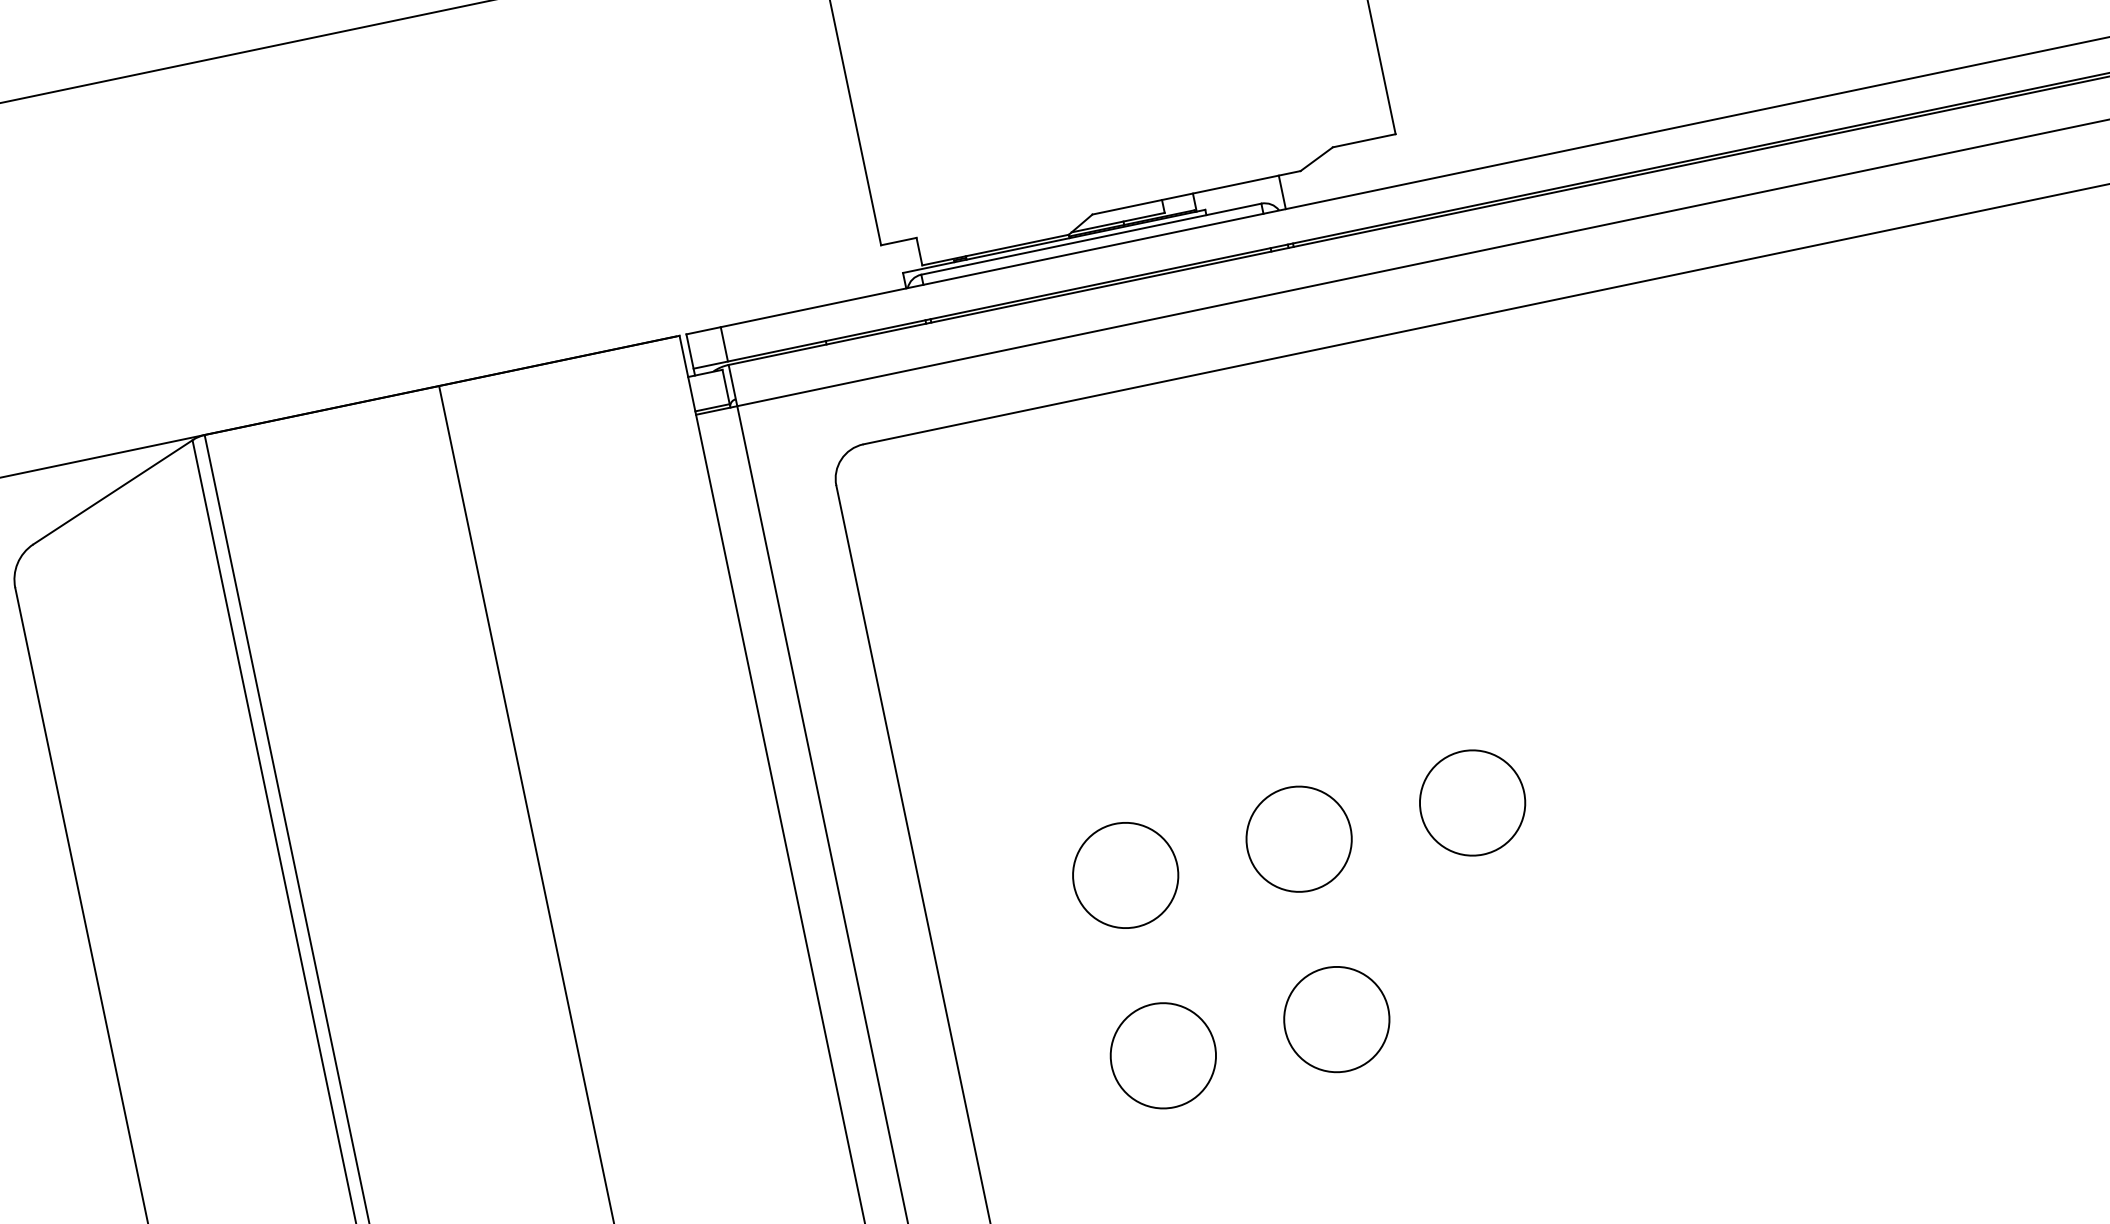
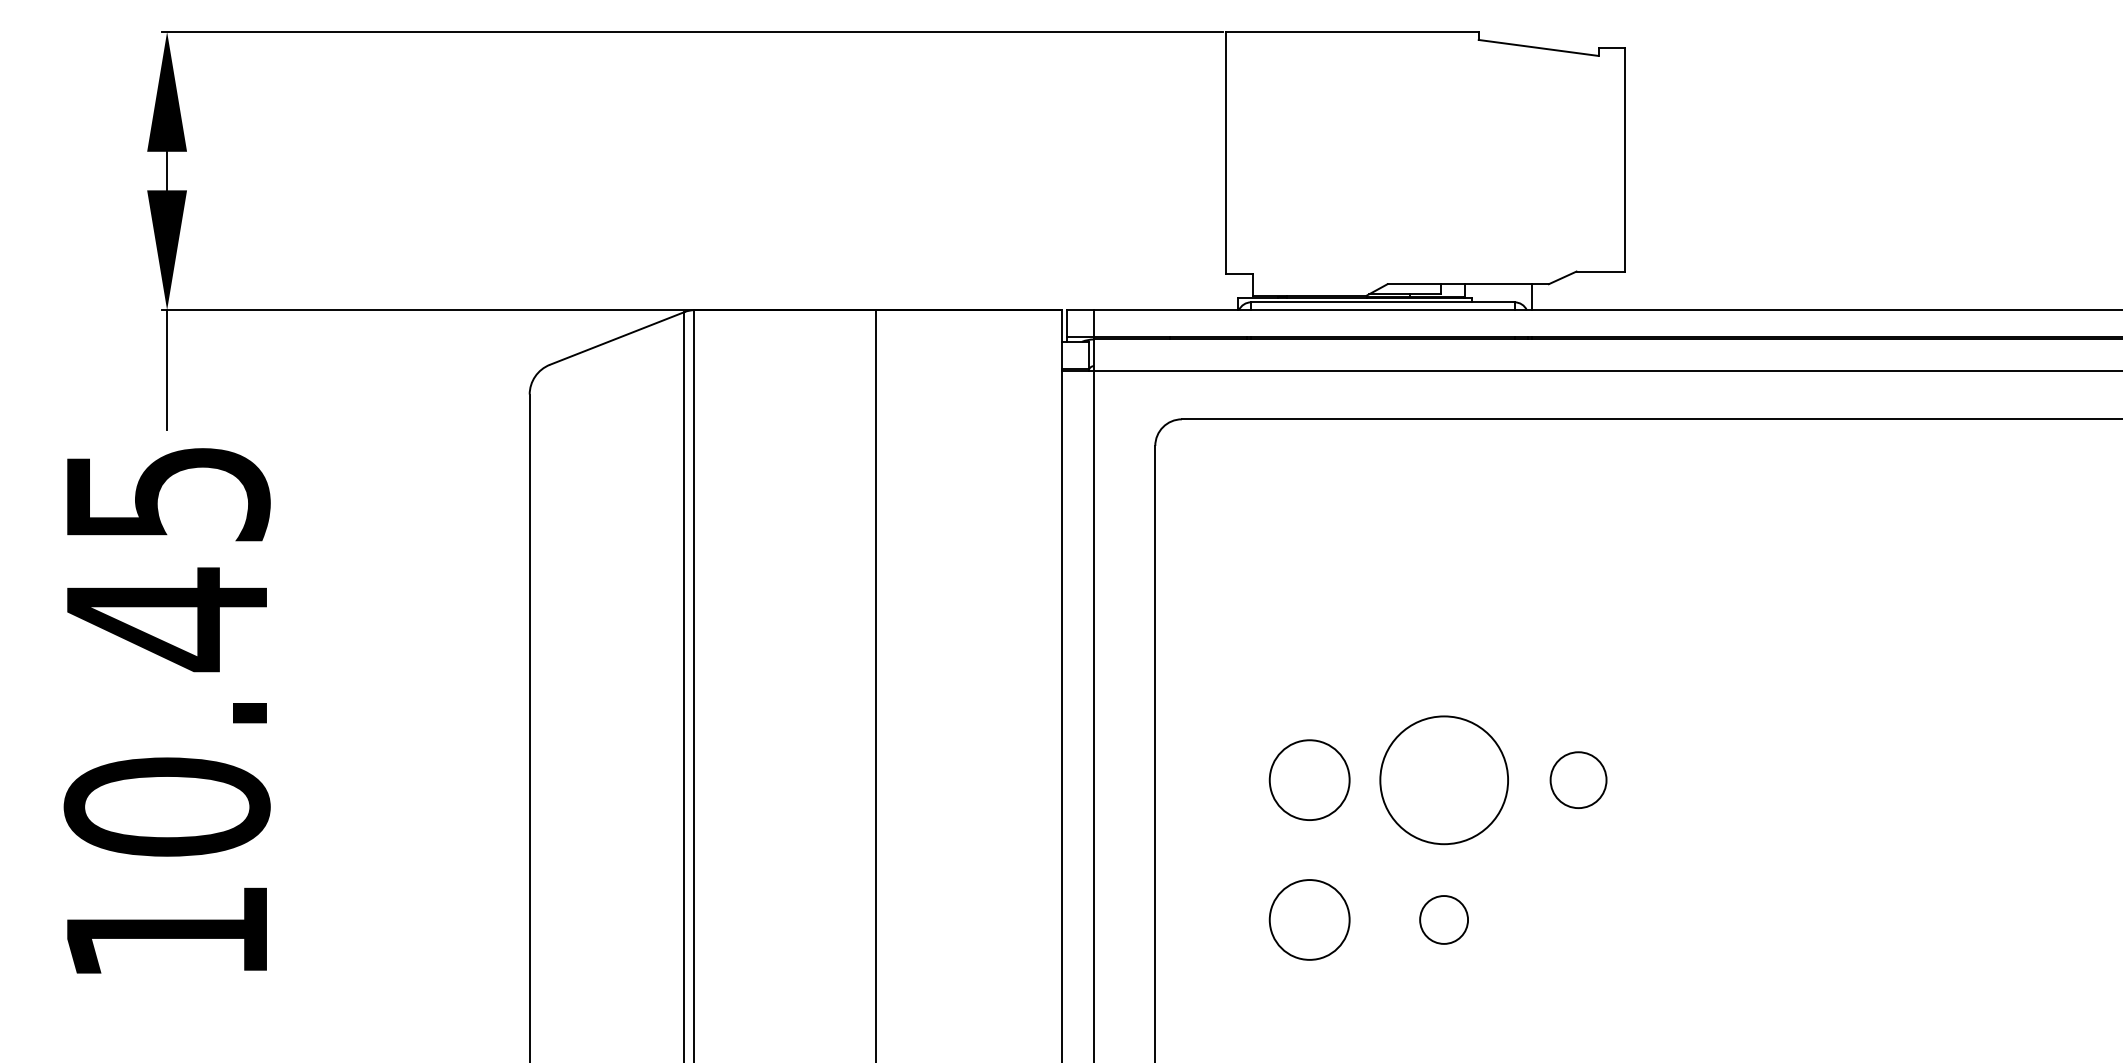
circle: (1472, 803) -> (1578, 780), size x0.7
circle: (1298, 838) -> (1443, 779), size x1.6
circle: (1335, 1019) -> (1443, 919), size x0.6

